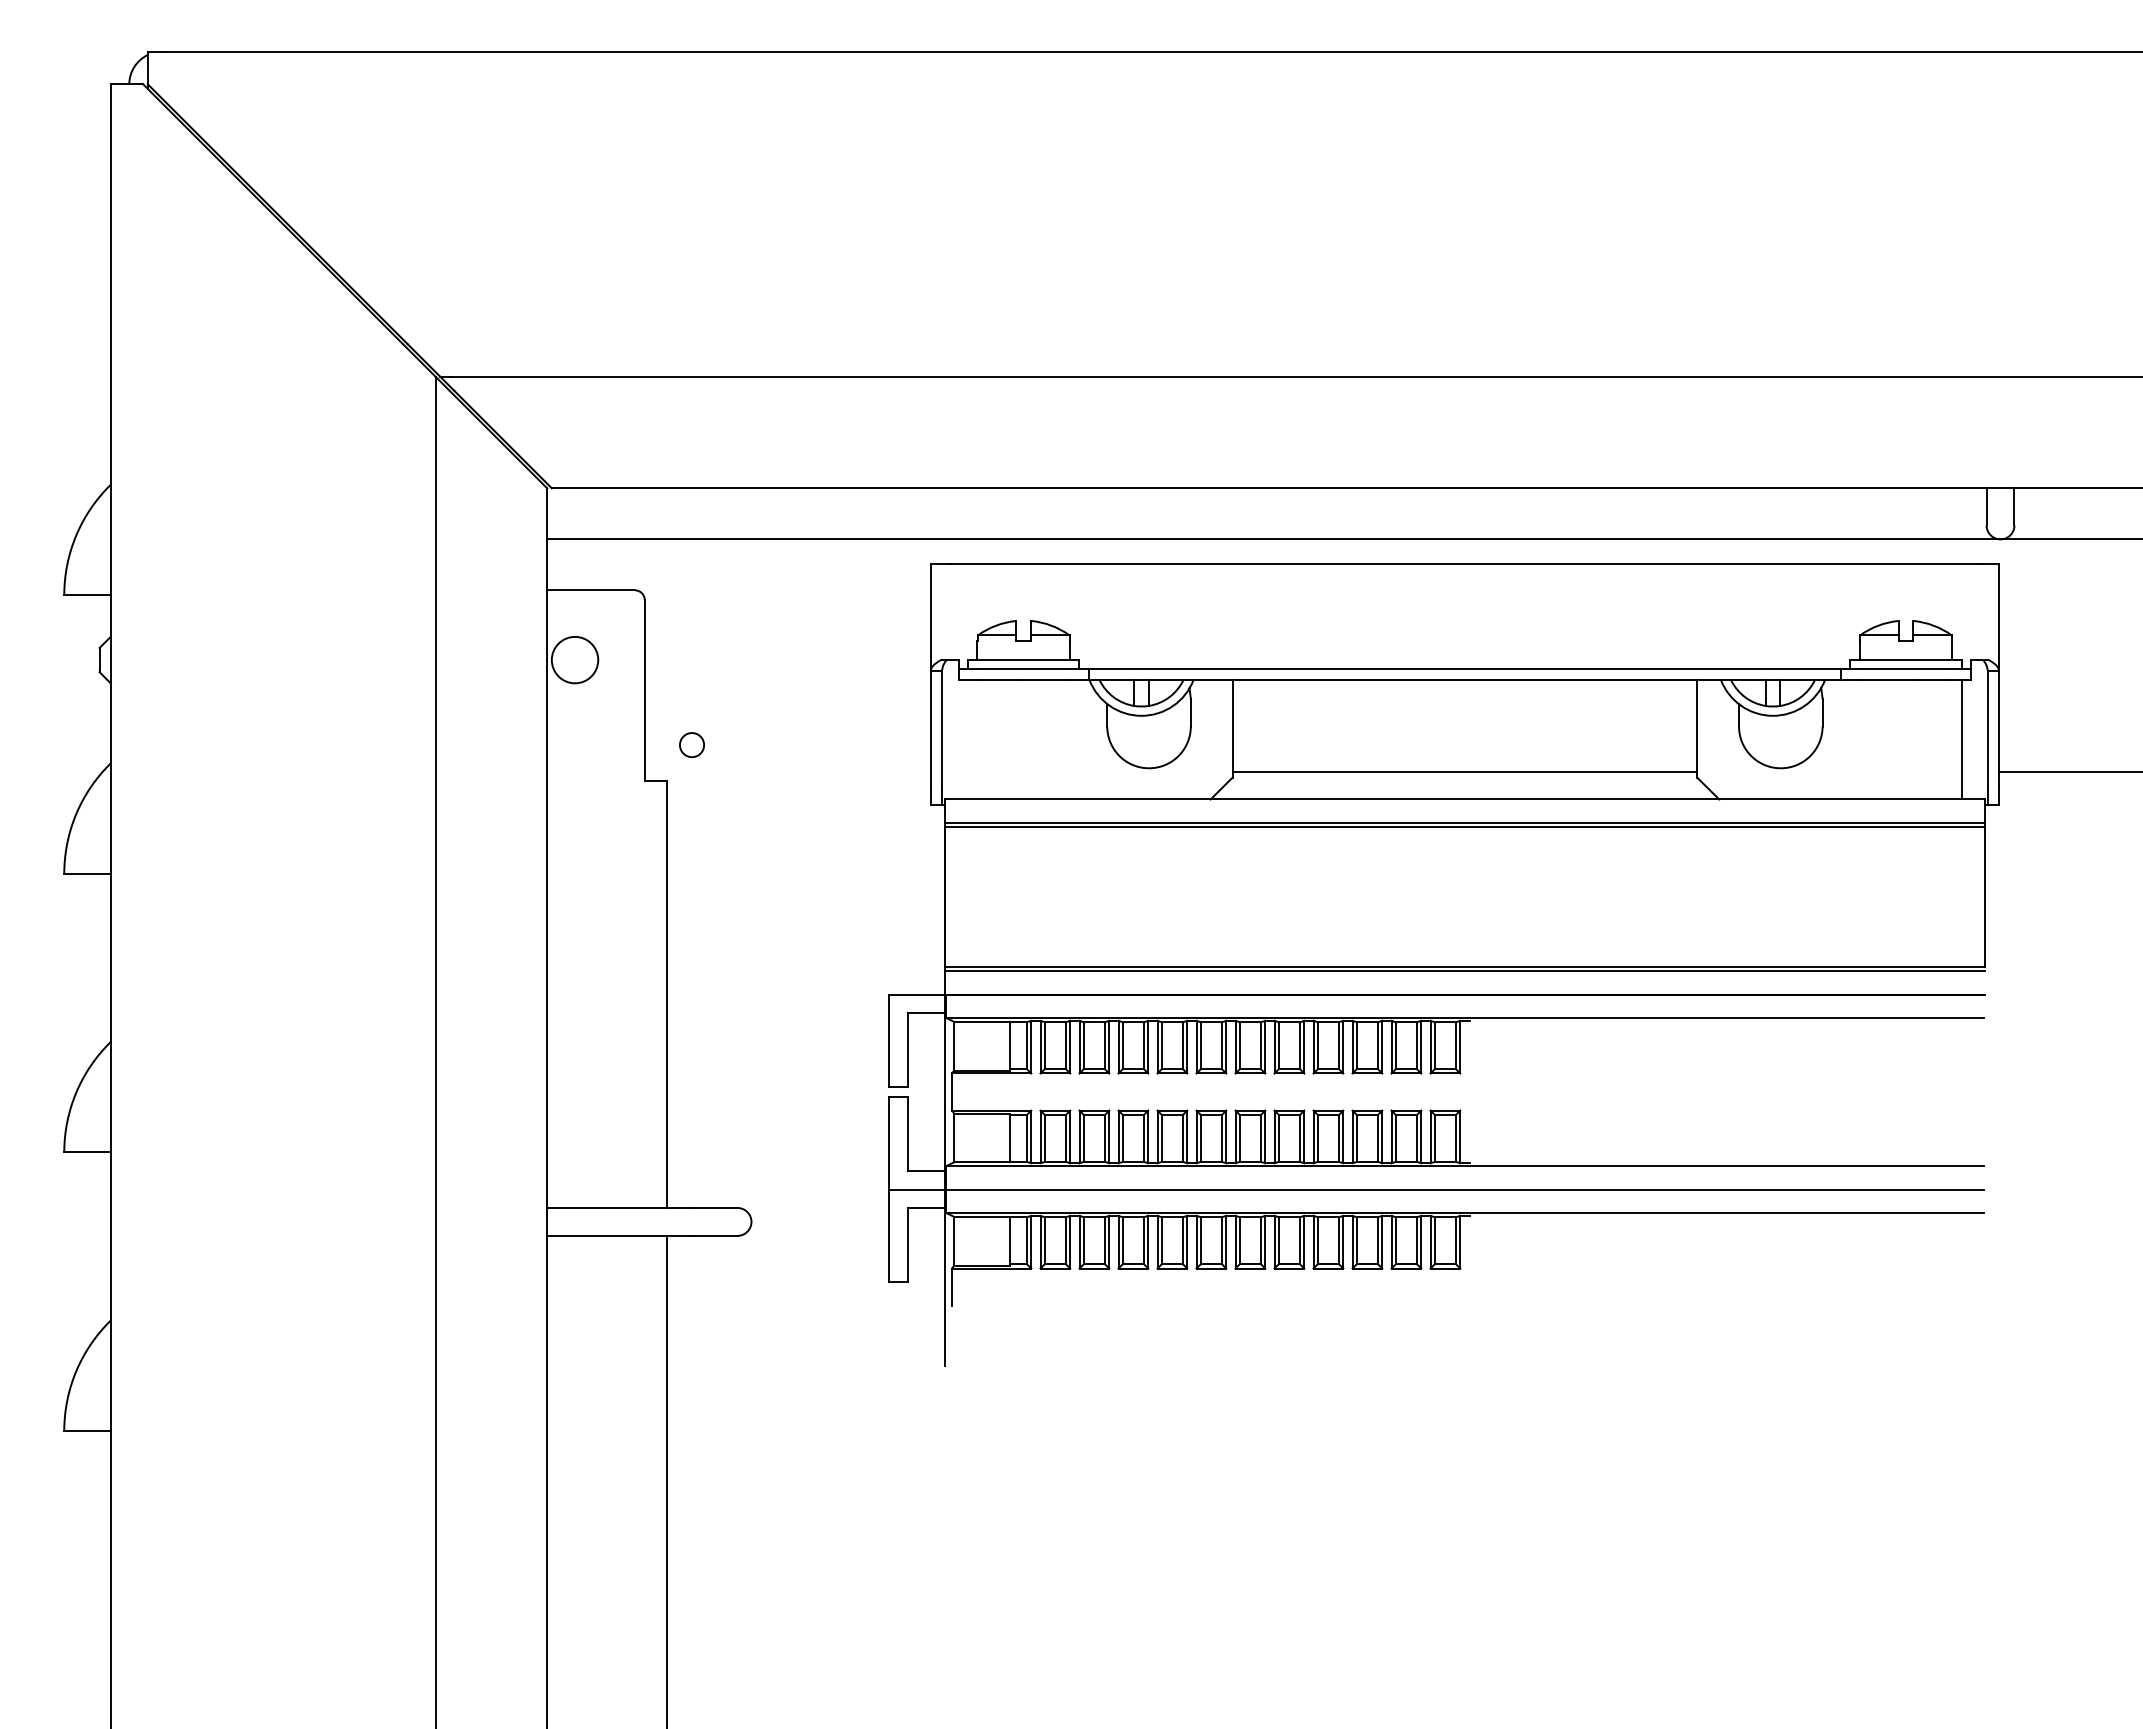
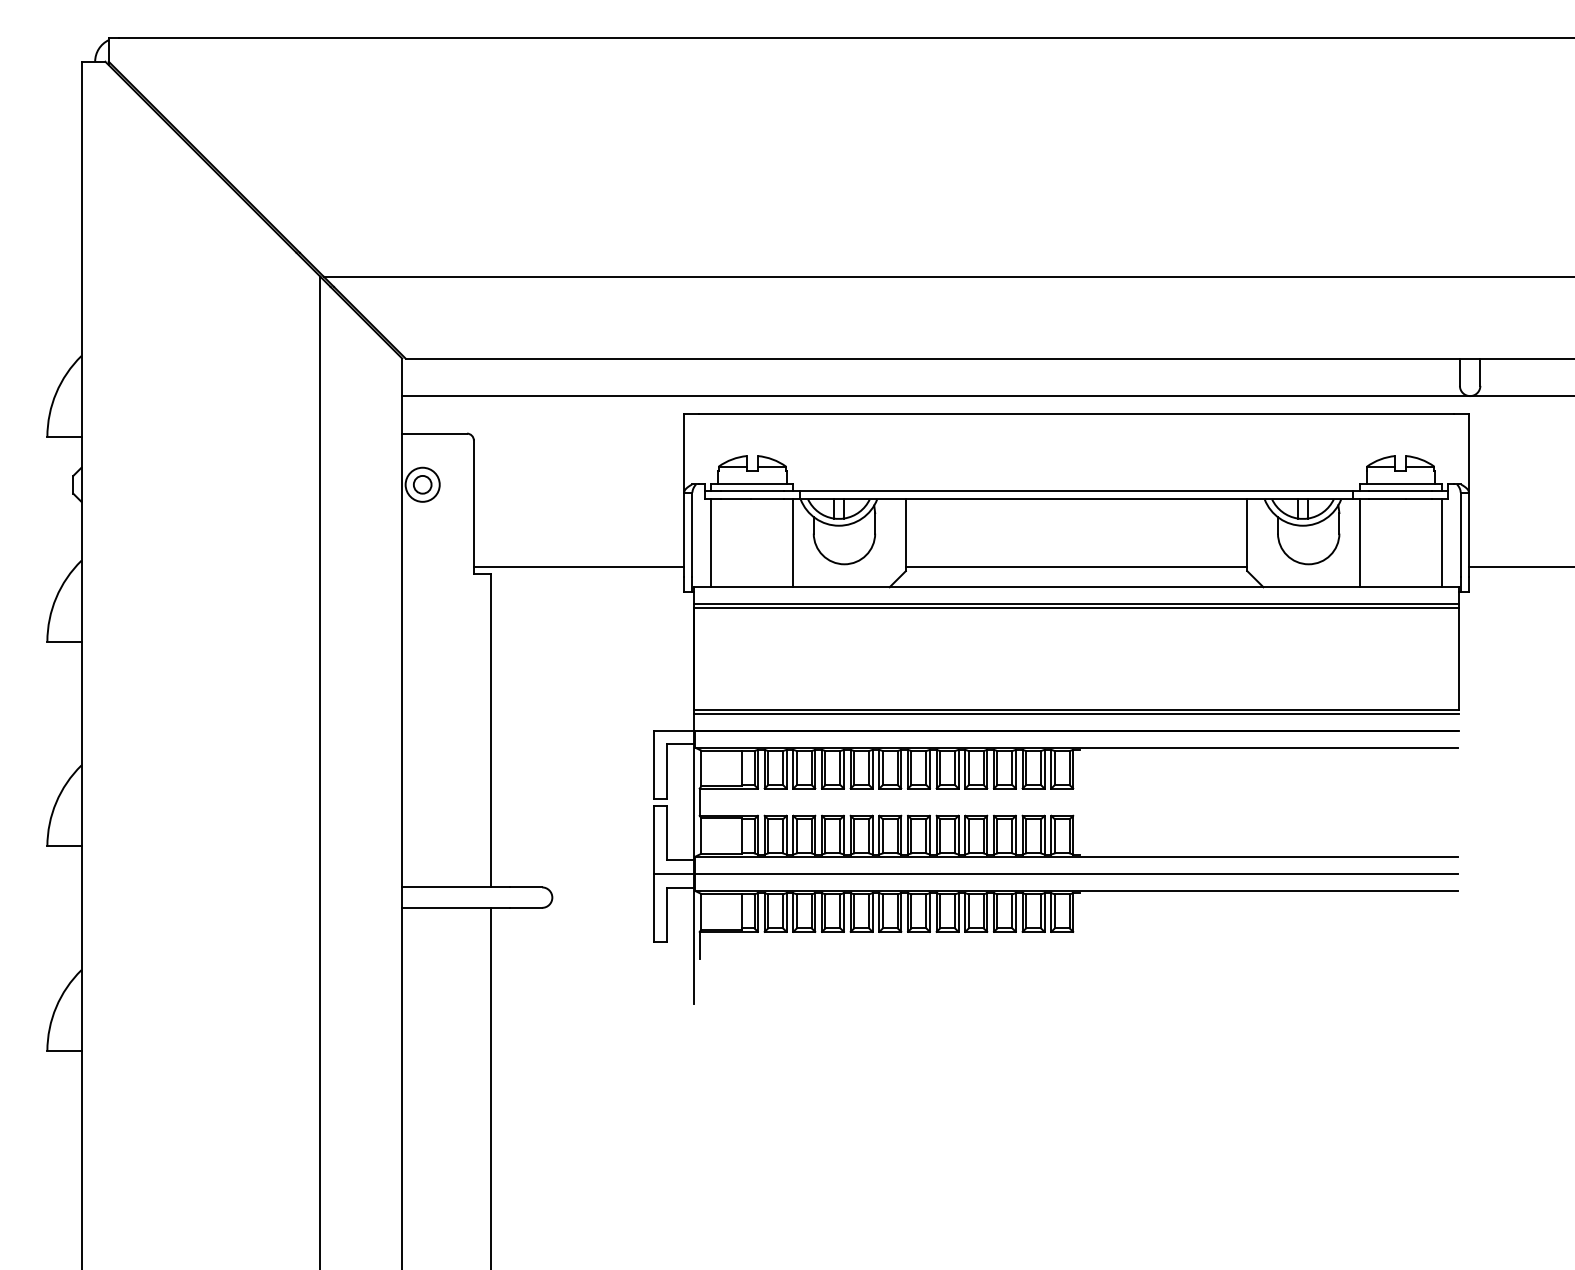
line: (968, 739) -> (711, 543), added
line: (1079, 739) -> (793, 543), added
line: (1850, 739) -> (1359, 543), added
circle: (691, 745) -> (422, 485), moved
line: (787, 771) -> (578, 566), added

